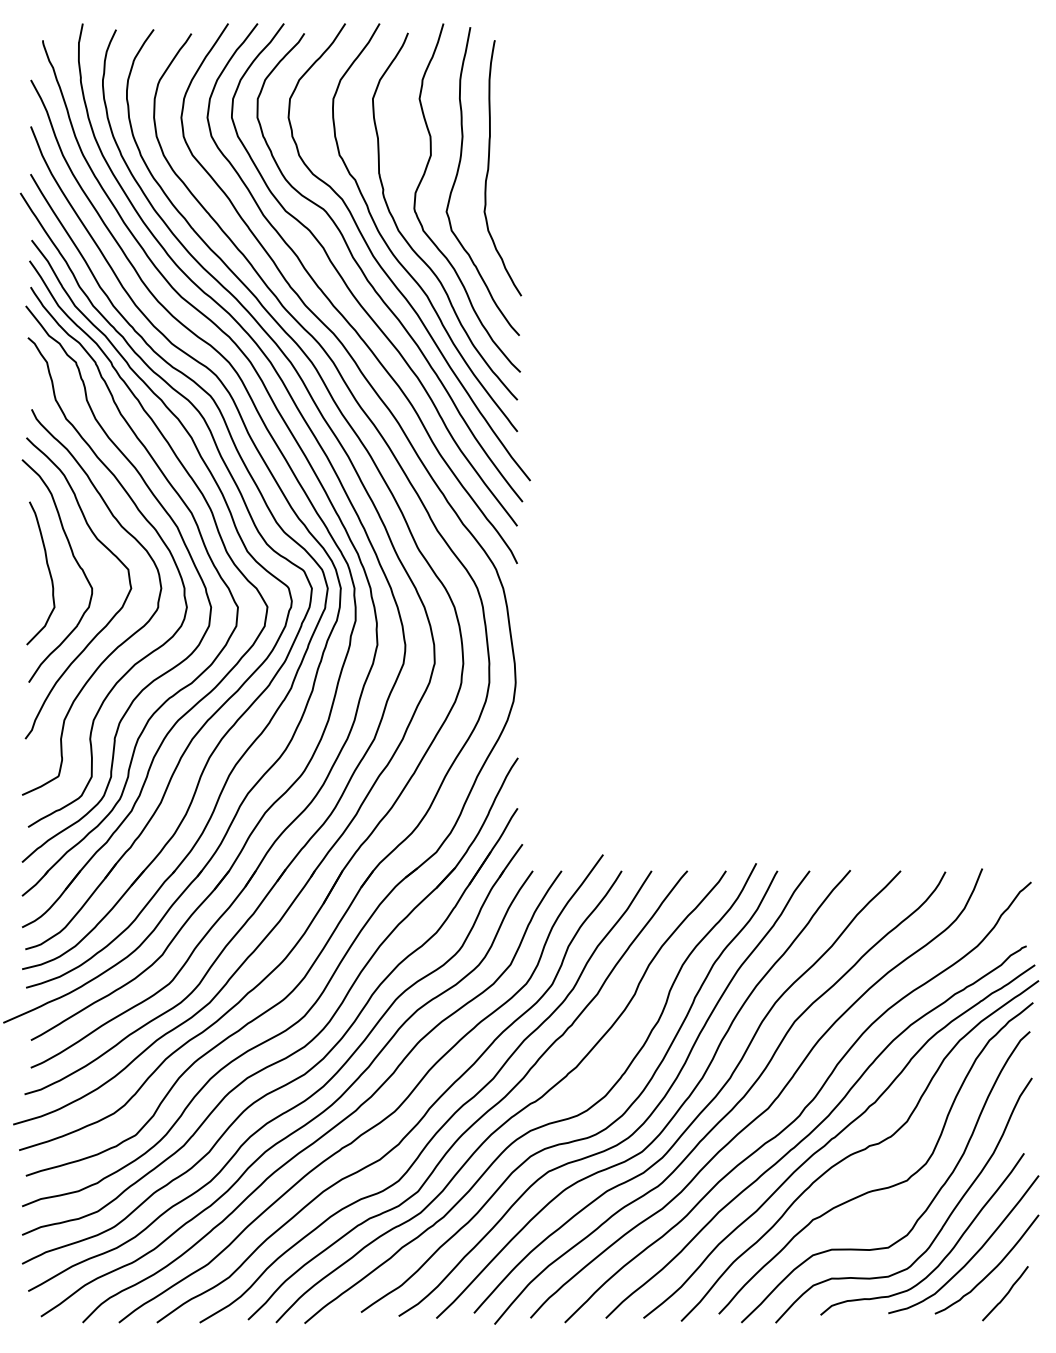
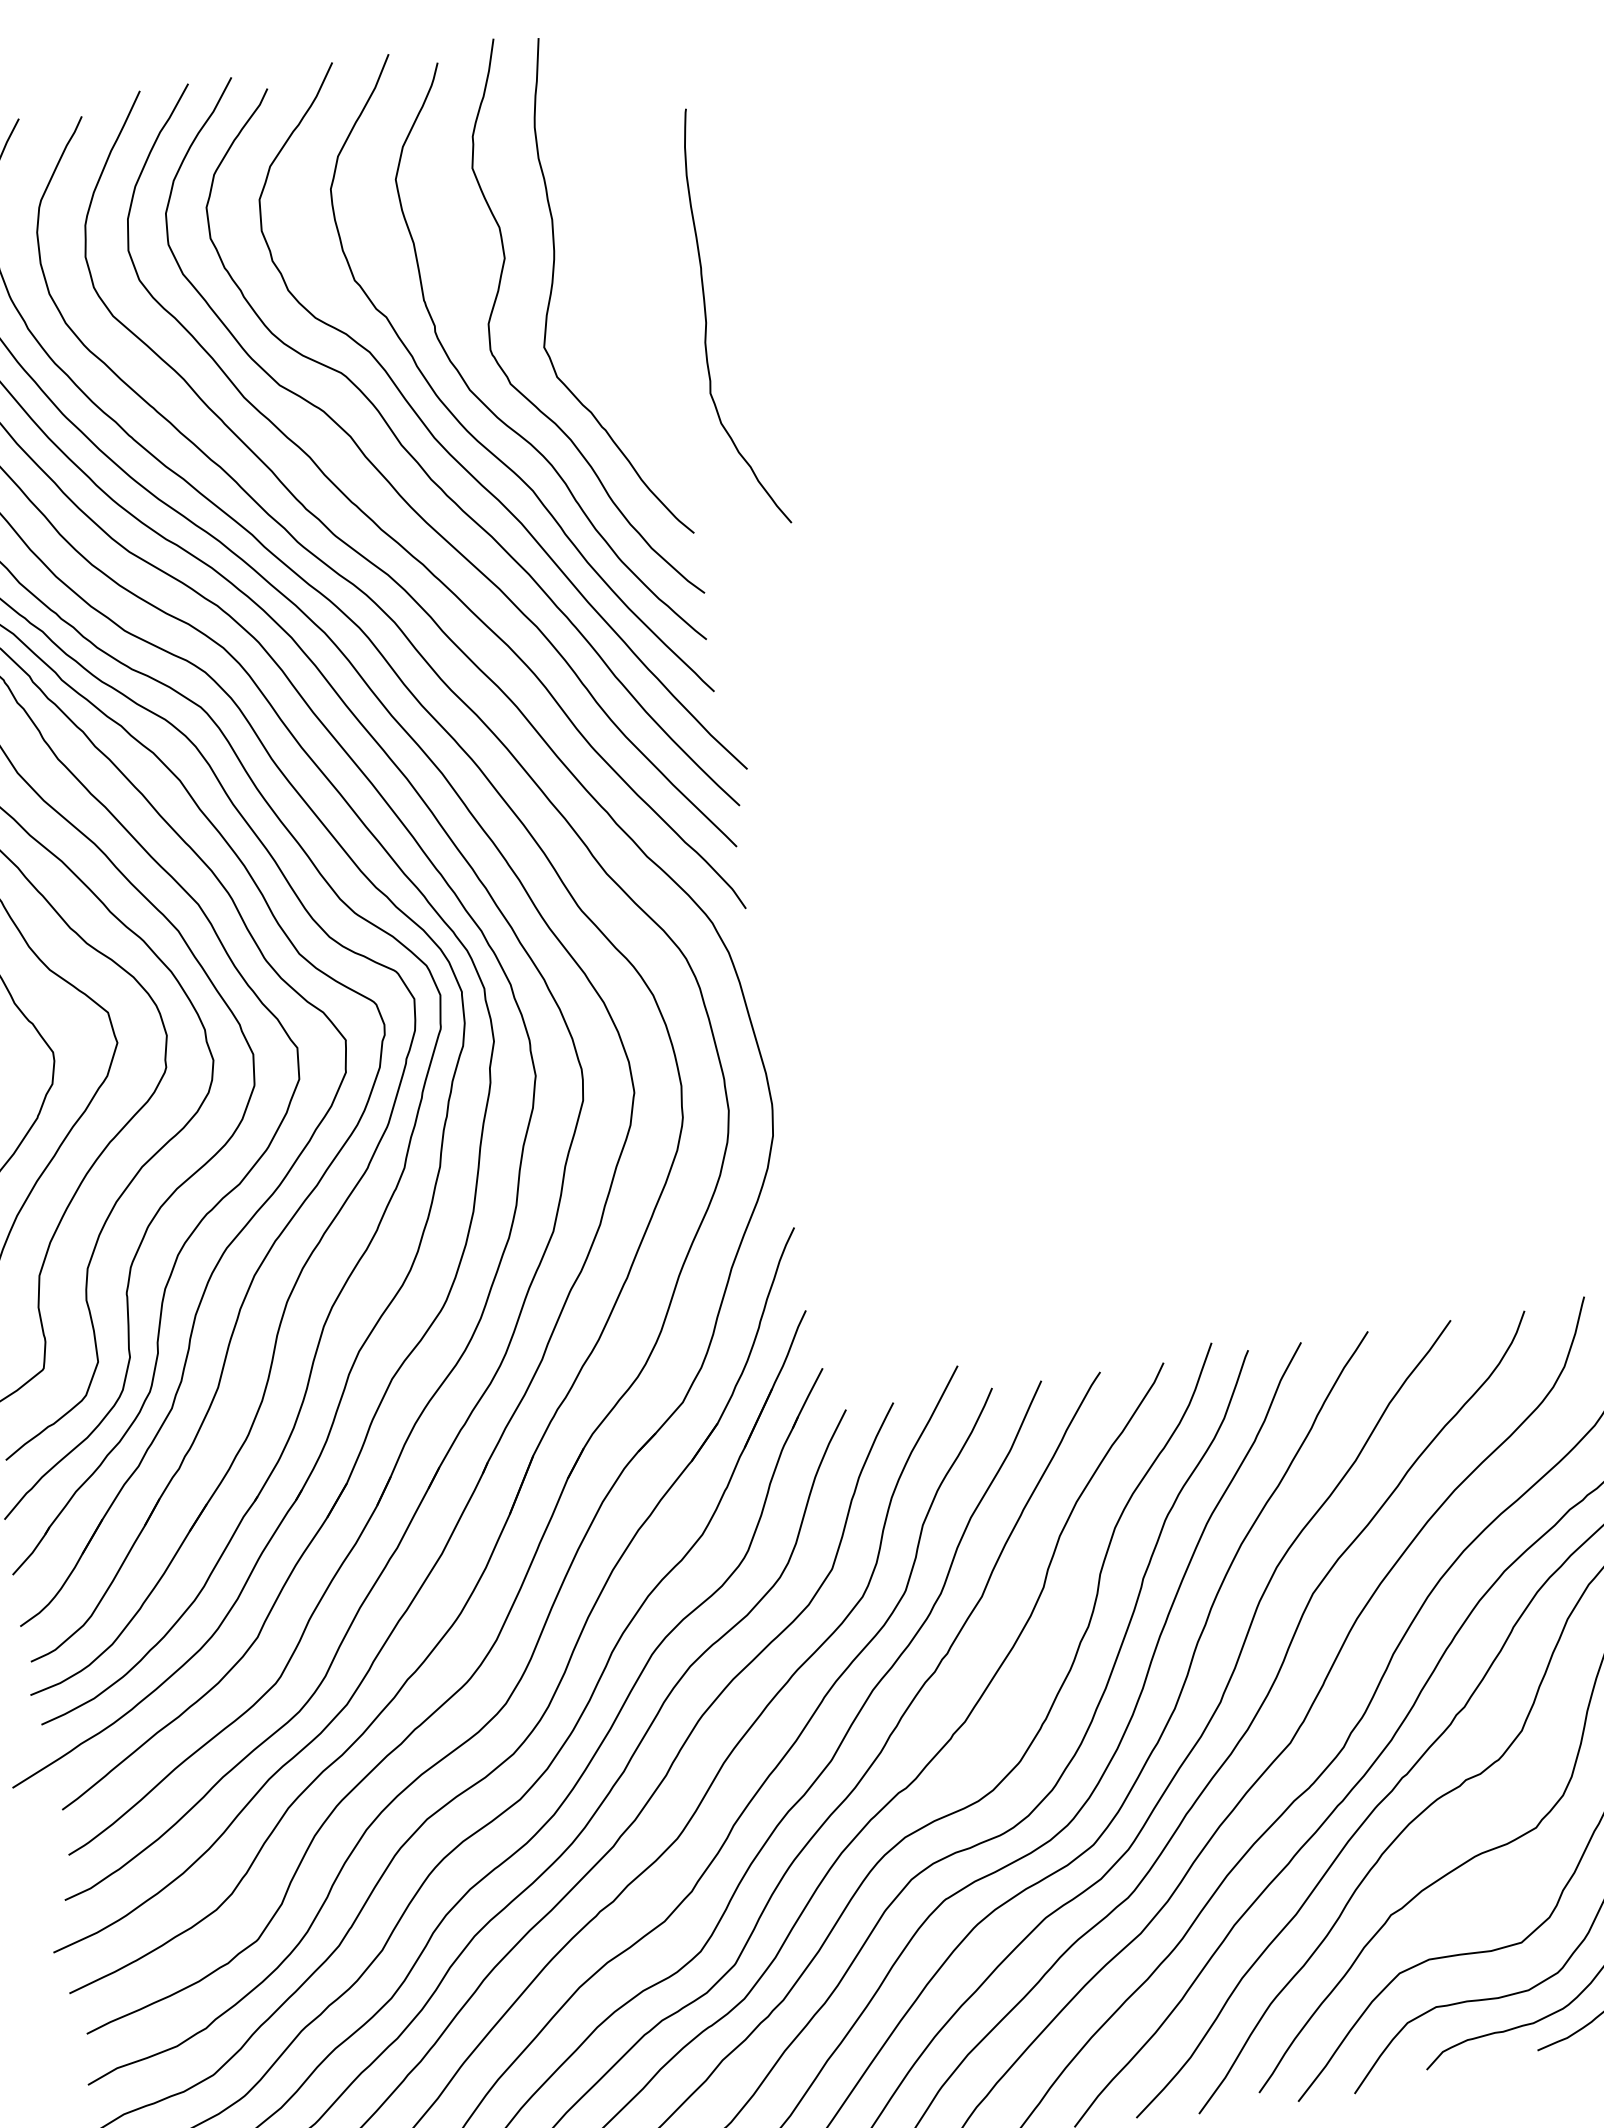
curve: (489, 168) -> (708, 320), moved

